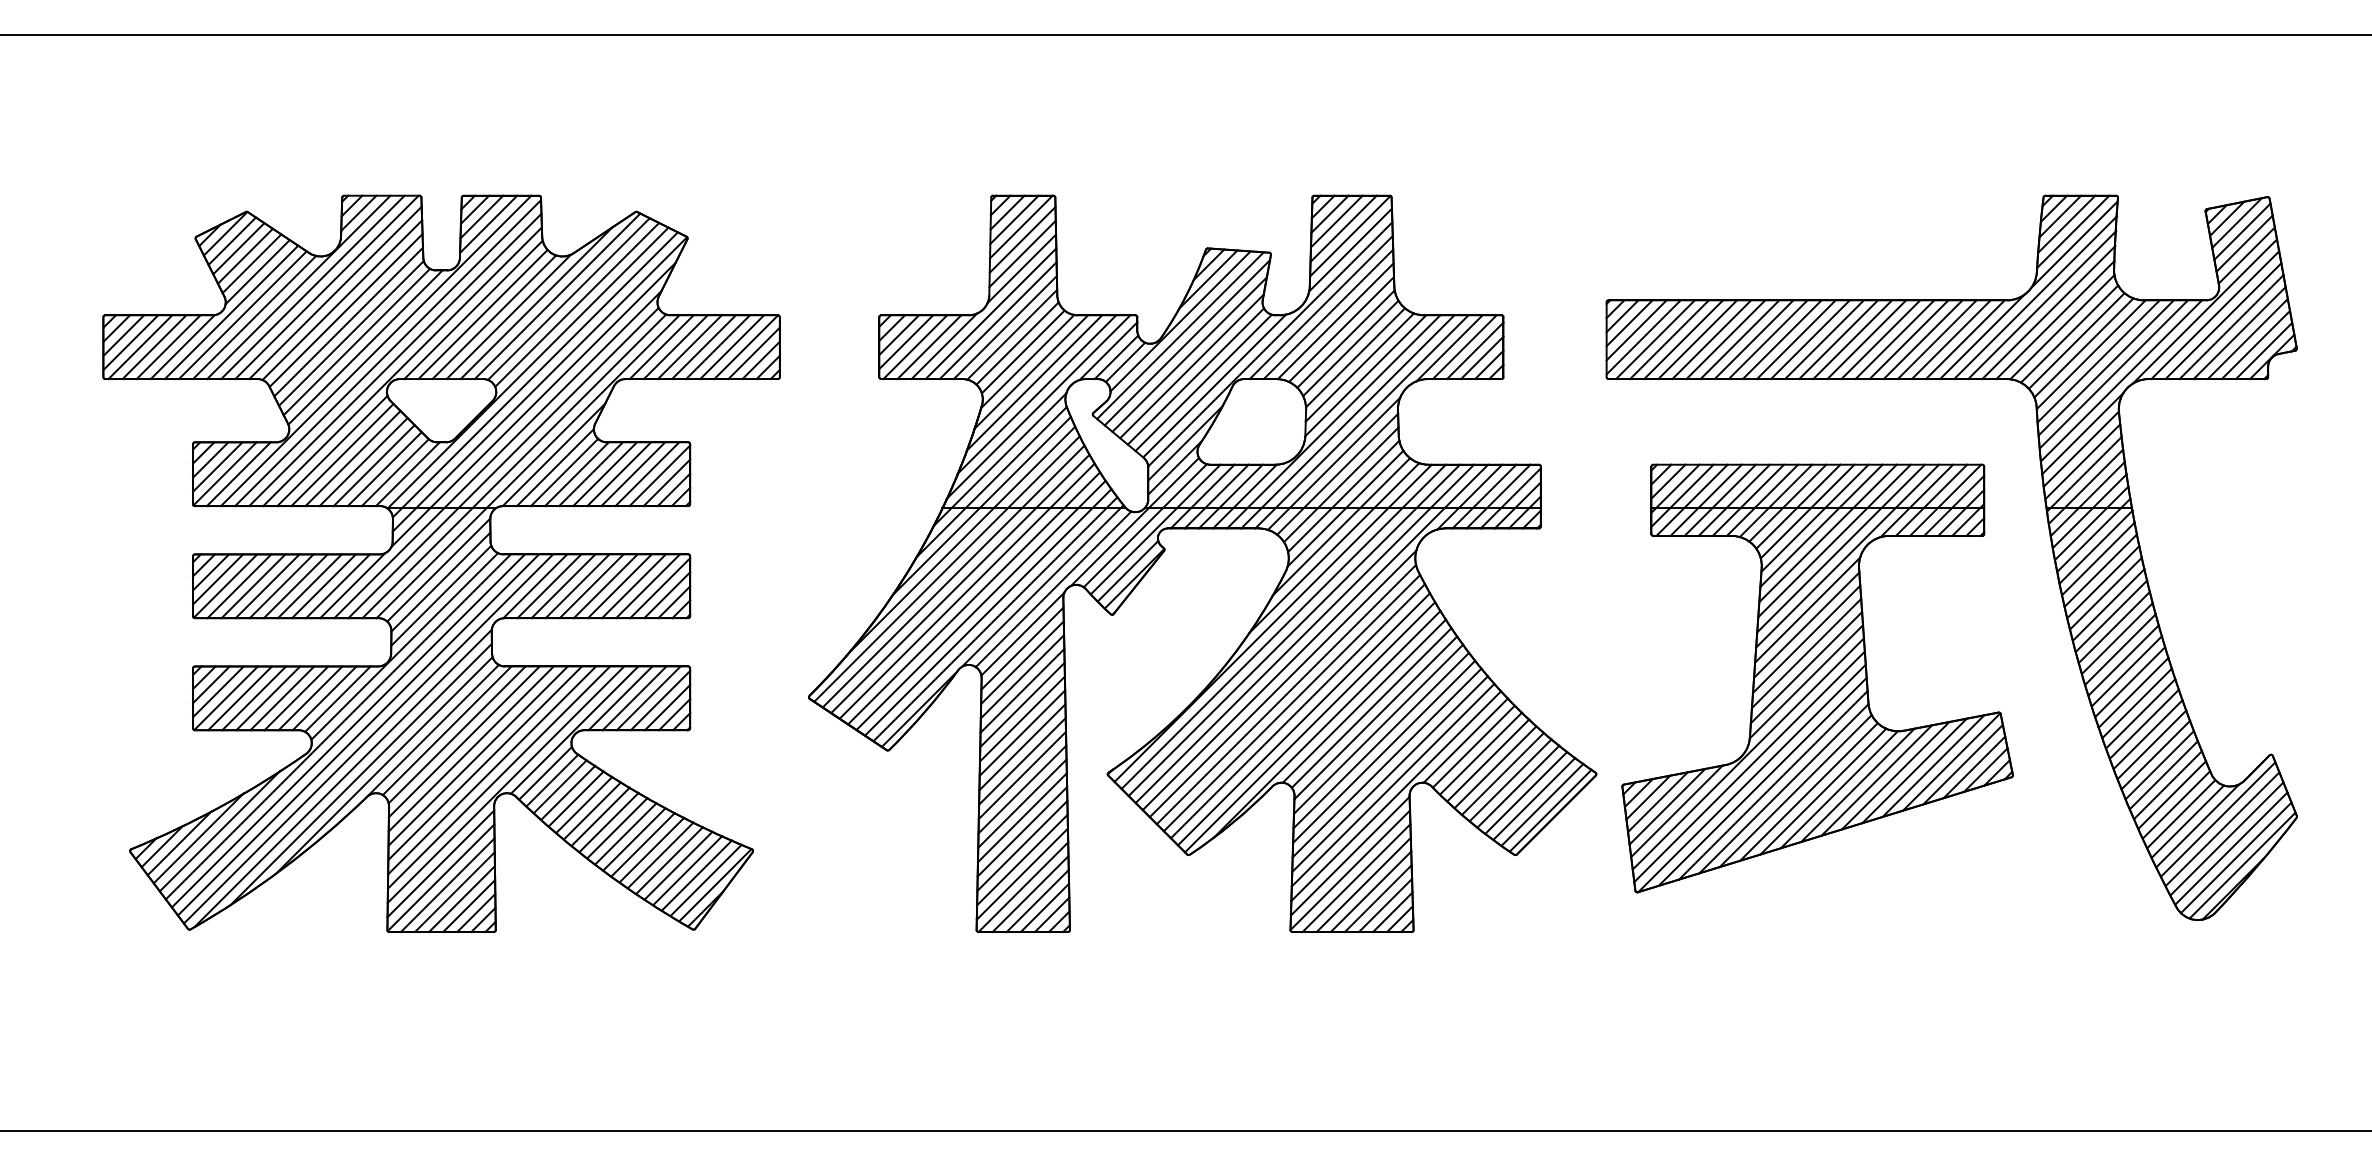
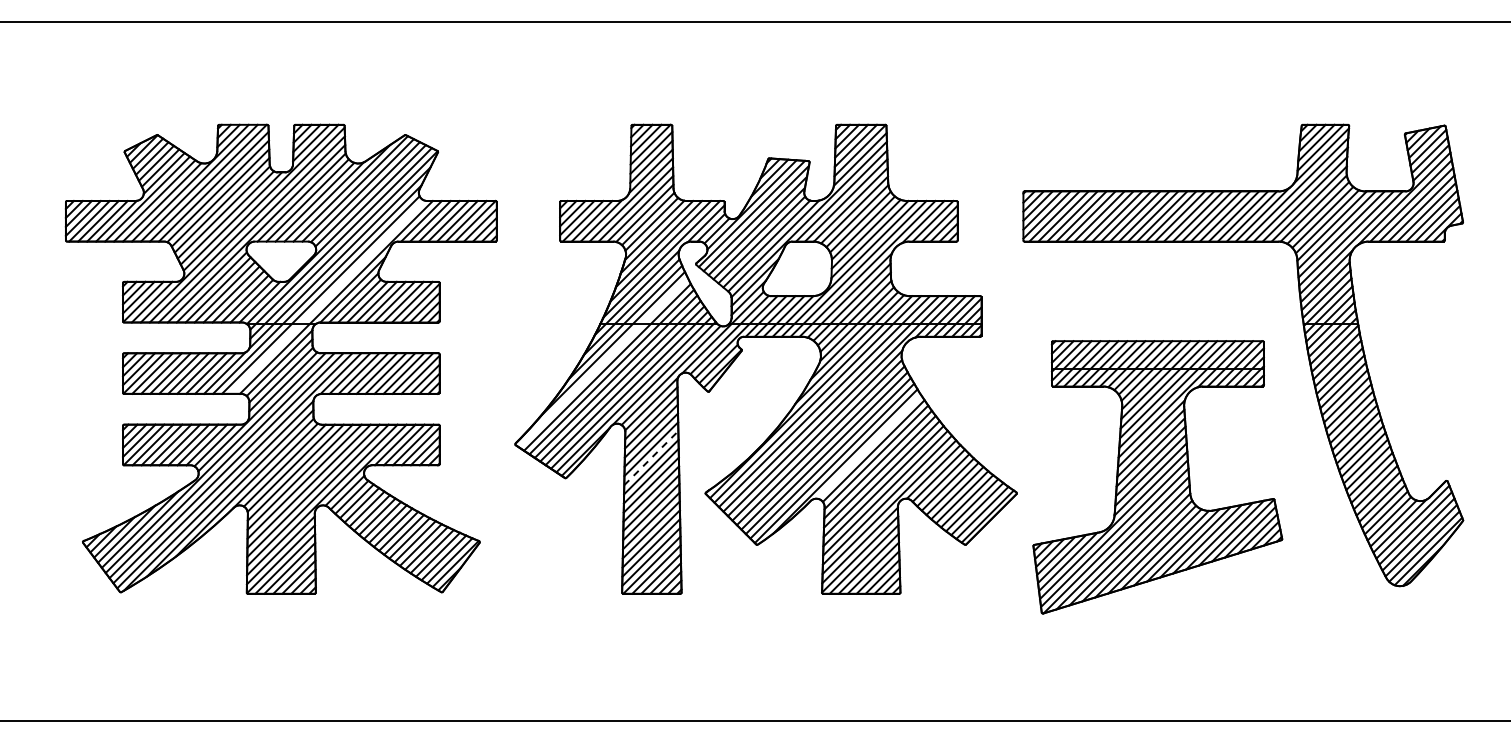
line: (514, 465) -> (327, 296), removed
line: (945, 568) -> (602, 362), removed
part: (1817, 678) -> (1157, 477), moved
line: (1364, 700) -> (869, 446), removed
line: (1022, 718) -> (651, 457), solid -> dashed

